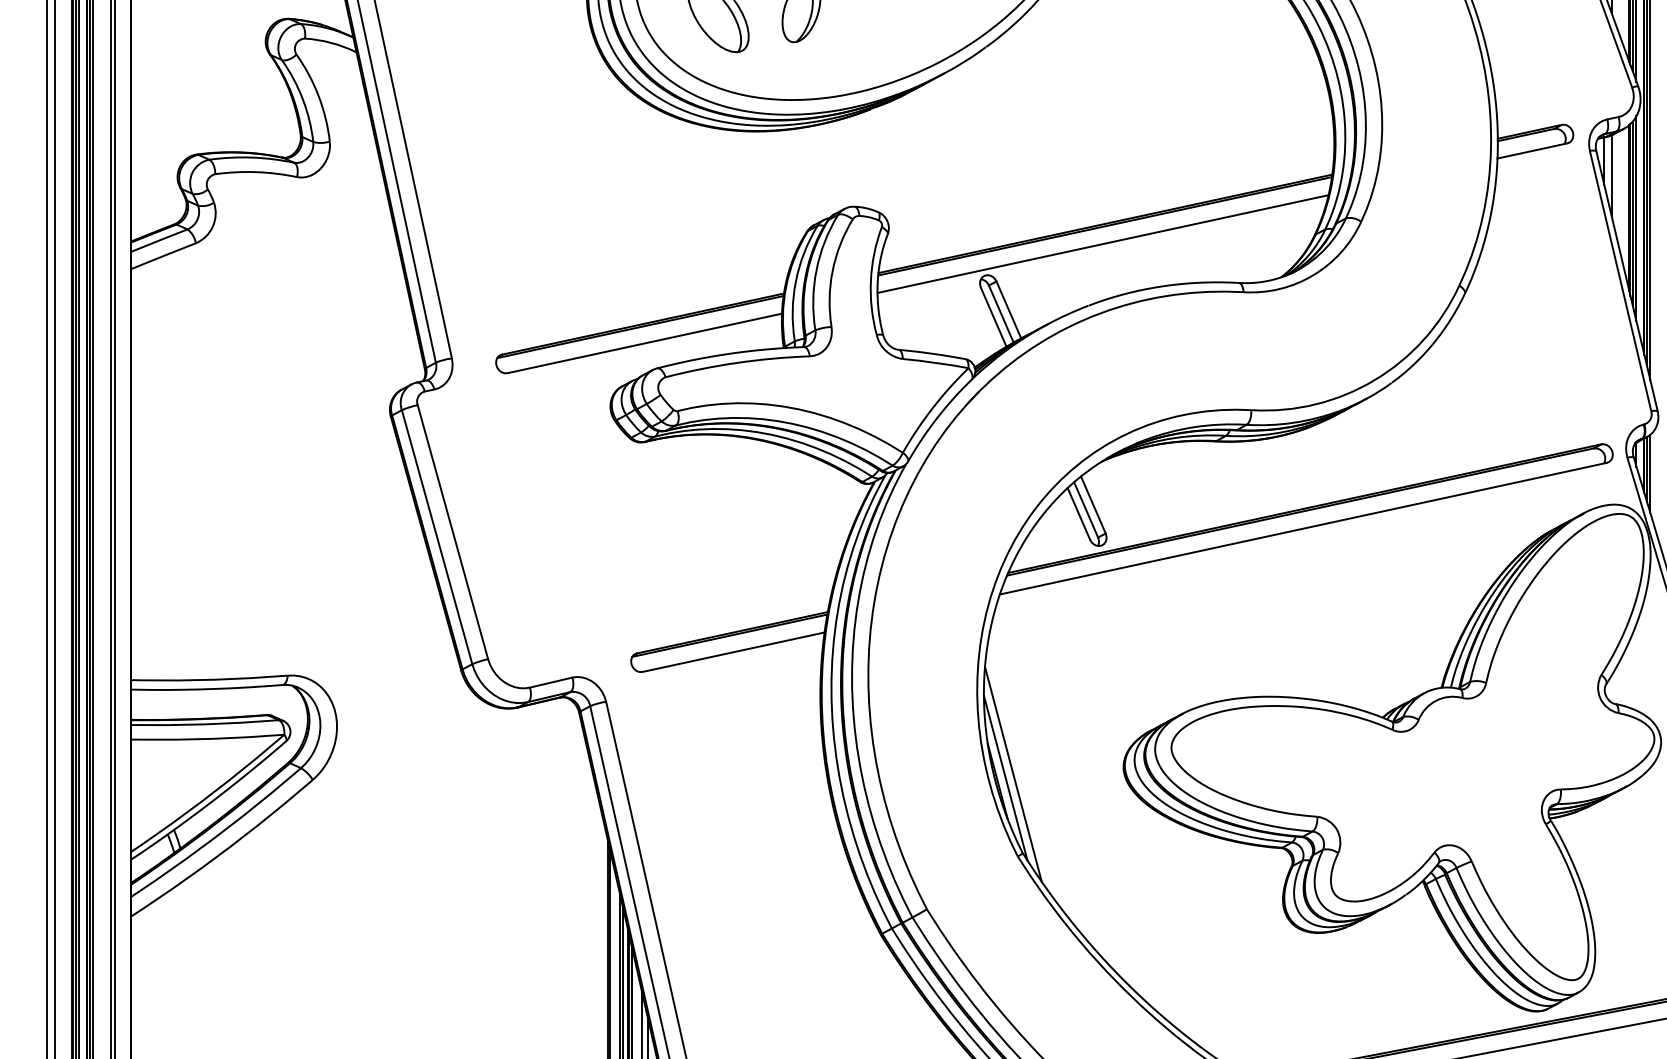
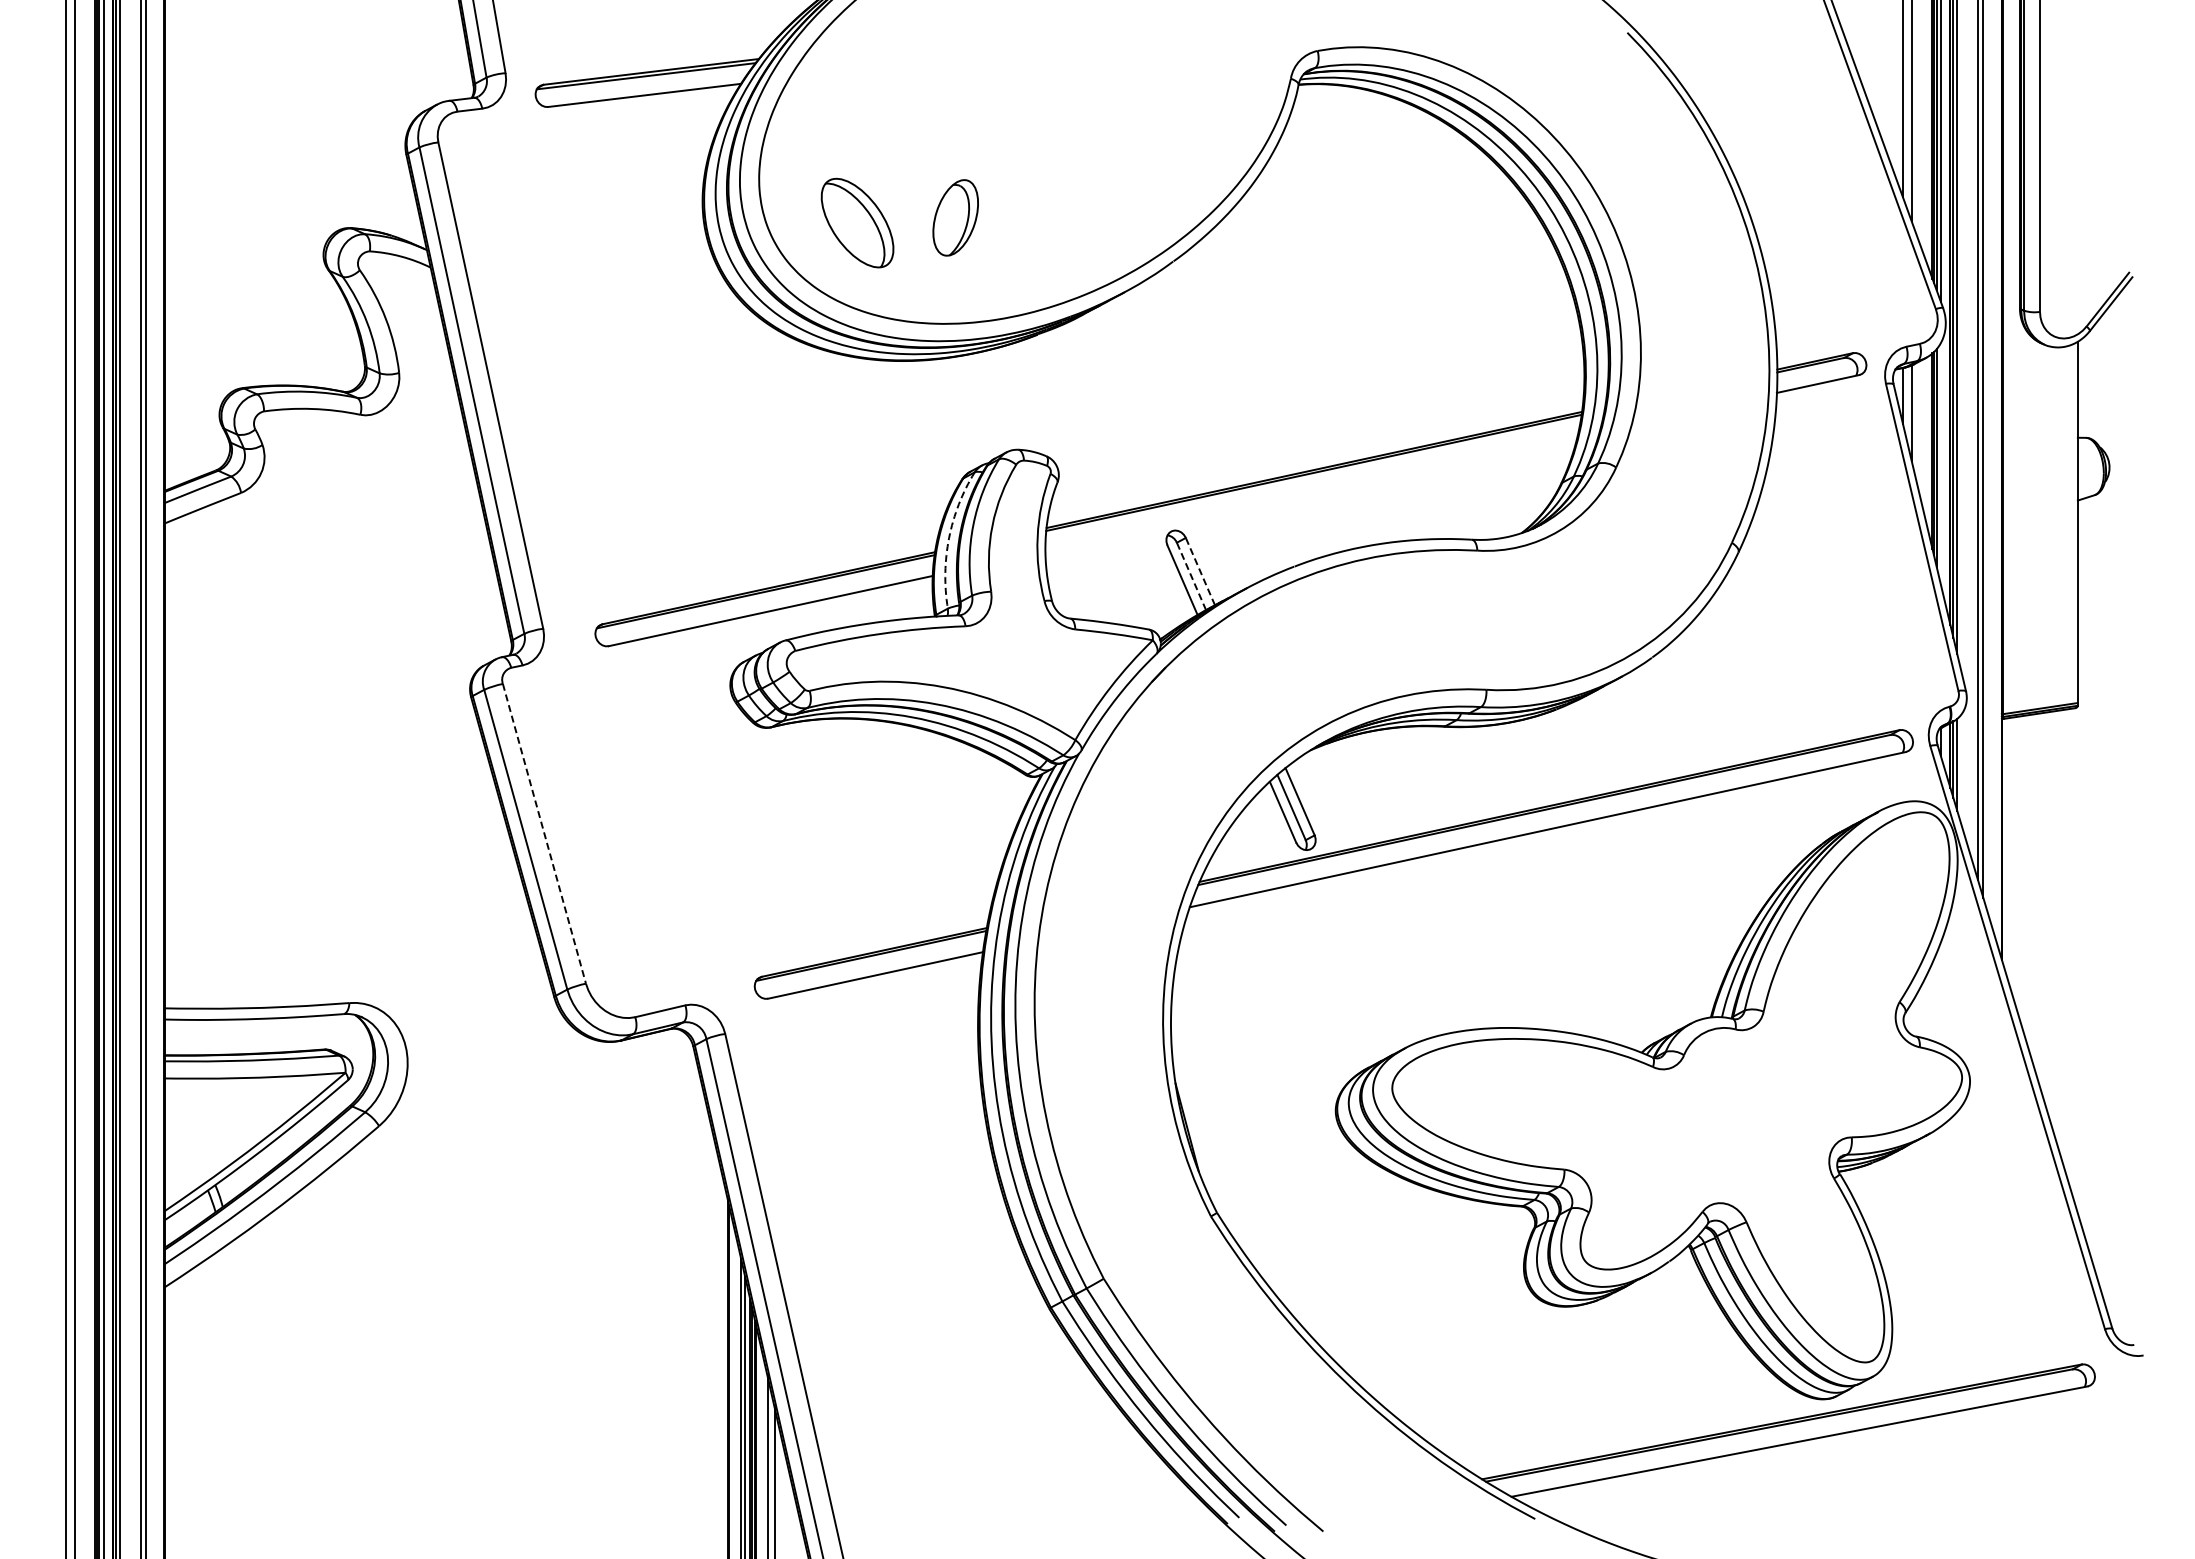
line: (1636, 218) -> (1940, 463), removed
line: (1103, 243) -> (1311, 493), removed
arc: (796, 281) -> (949, 538), solid -> dashed
line: (1008, 309) -> (1200, 571), solid -> dashed
line: (1001, 314) -> (1191, 576), solid -> dashed
line: (452, 531) -> (544, 833), solid -> dashed
line: (1013, 774) -> (1205, 1119), removed
line: (1005, 778) -> (1196, 1124), removed

